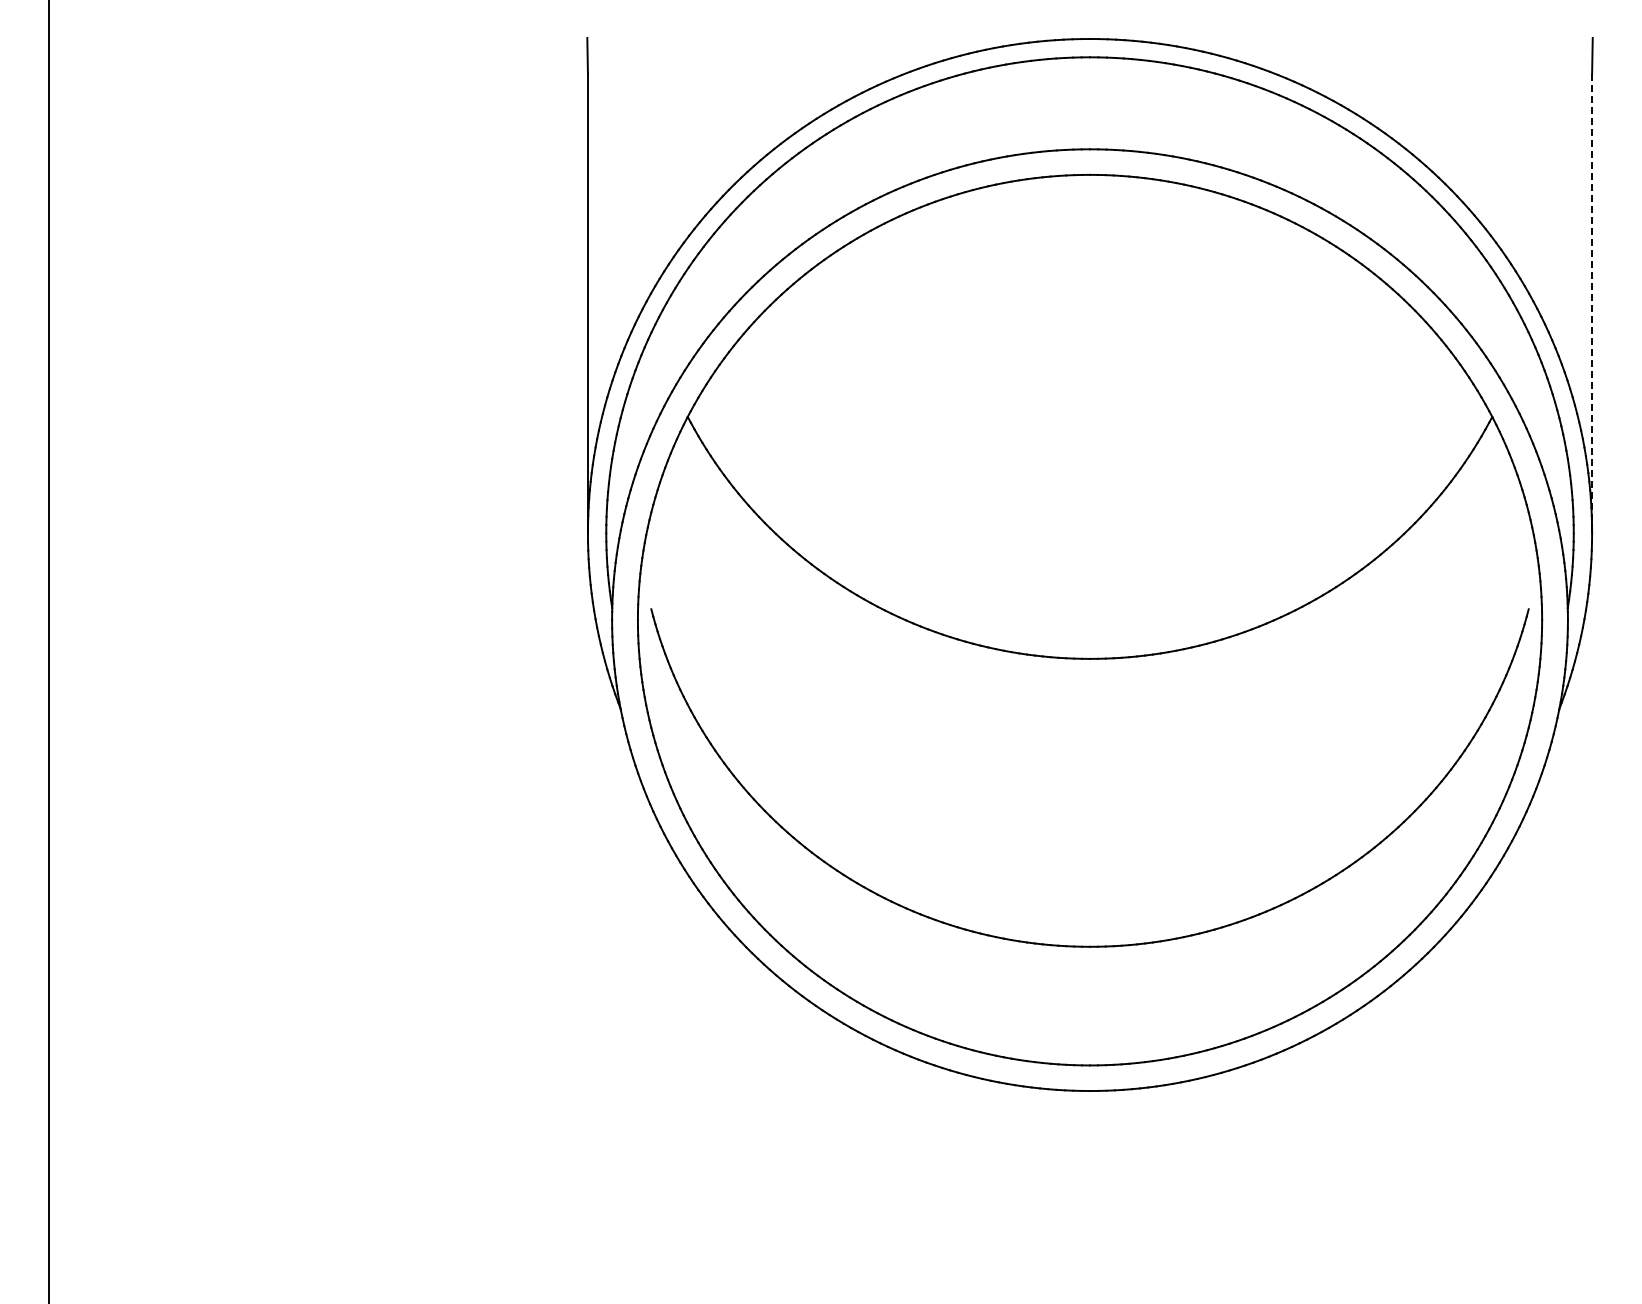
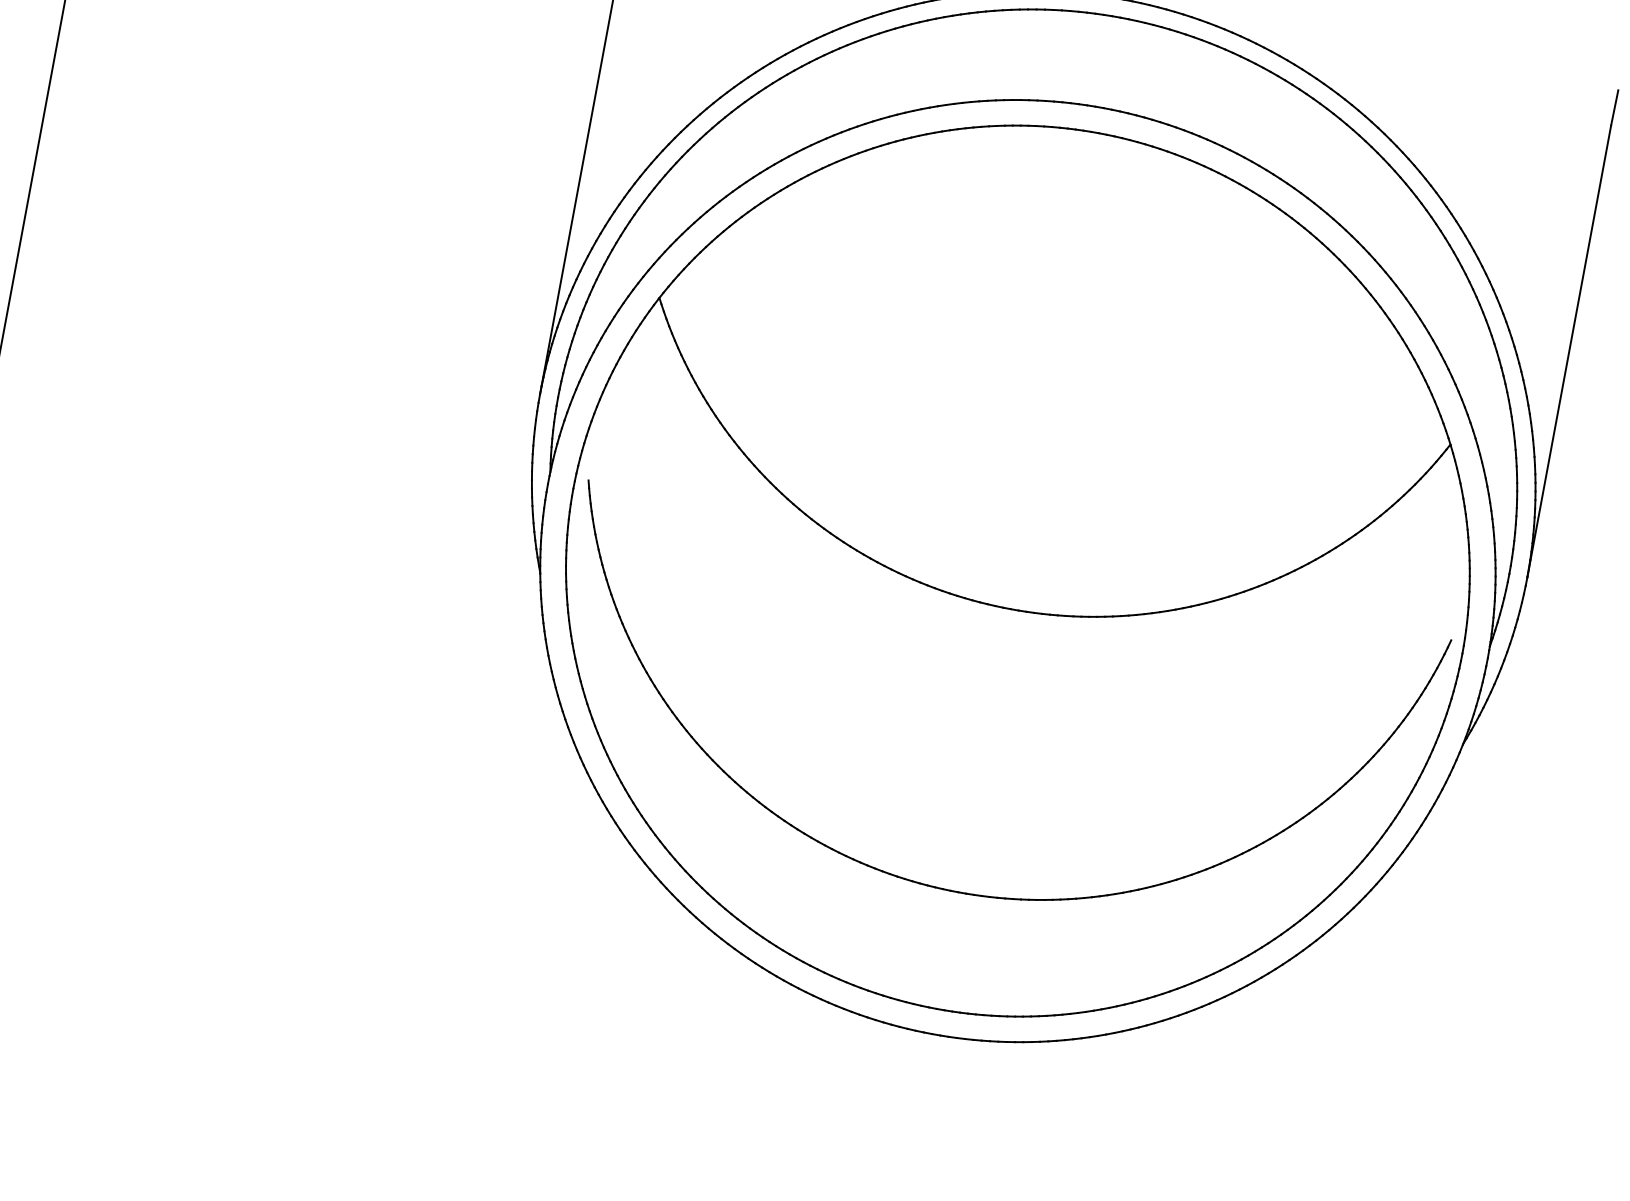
line: (1592, 303) -> (1569, 351), dashed -> solid

